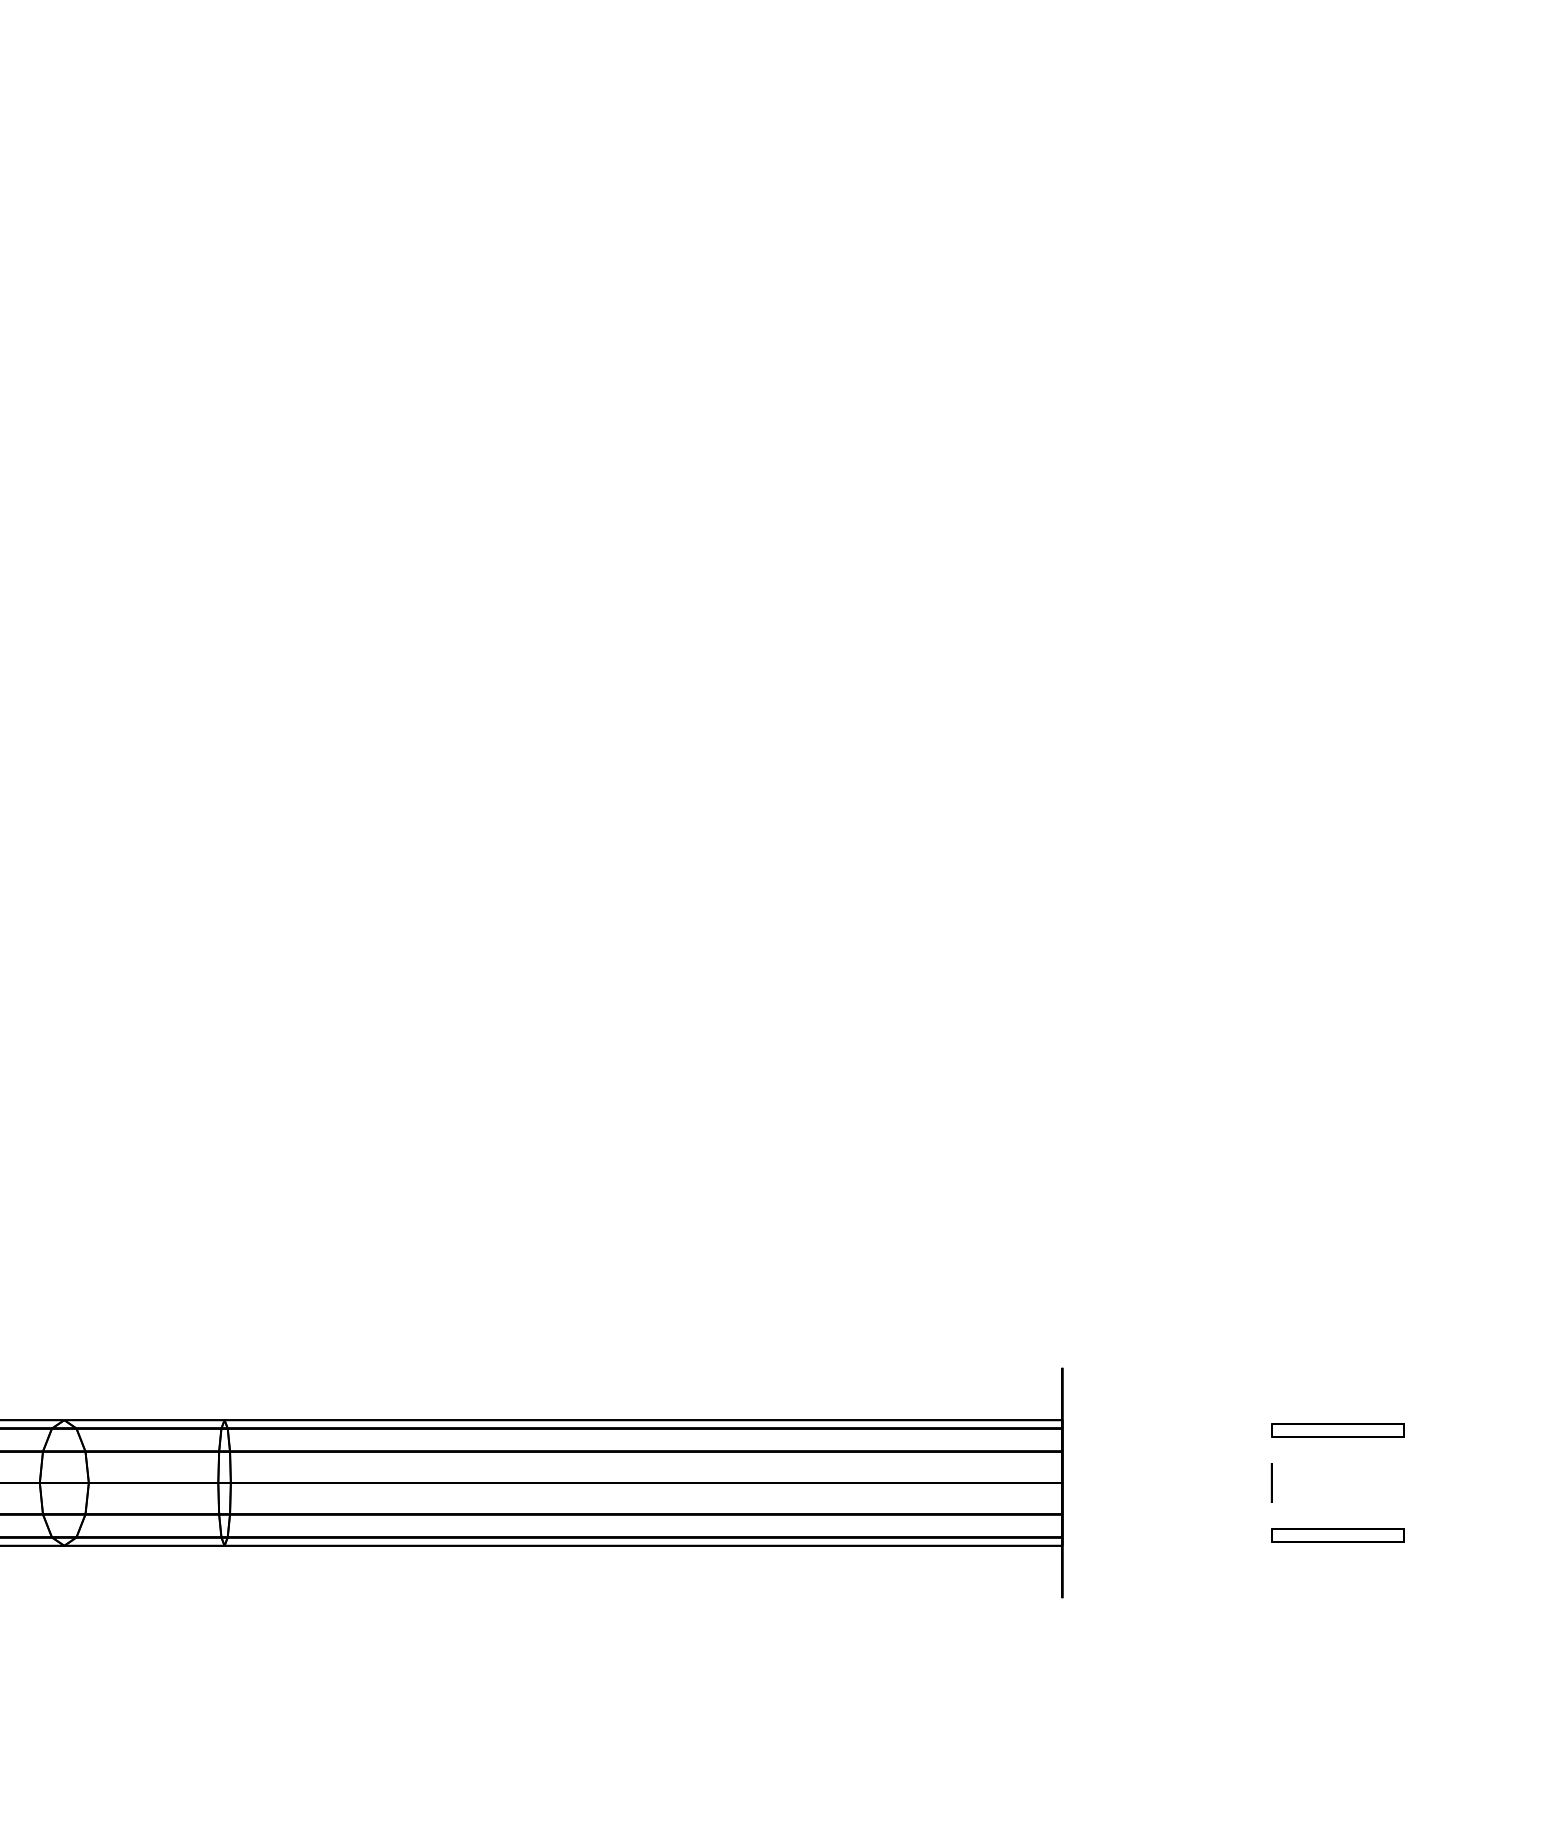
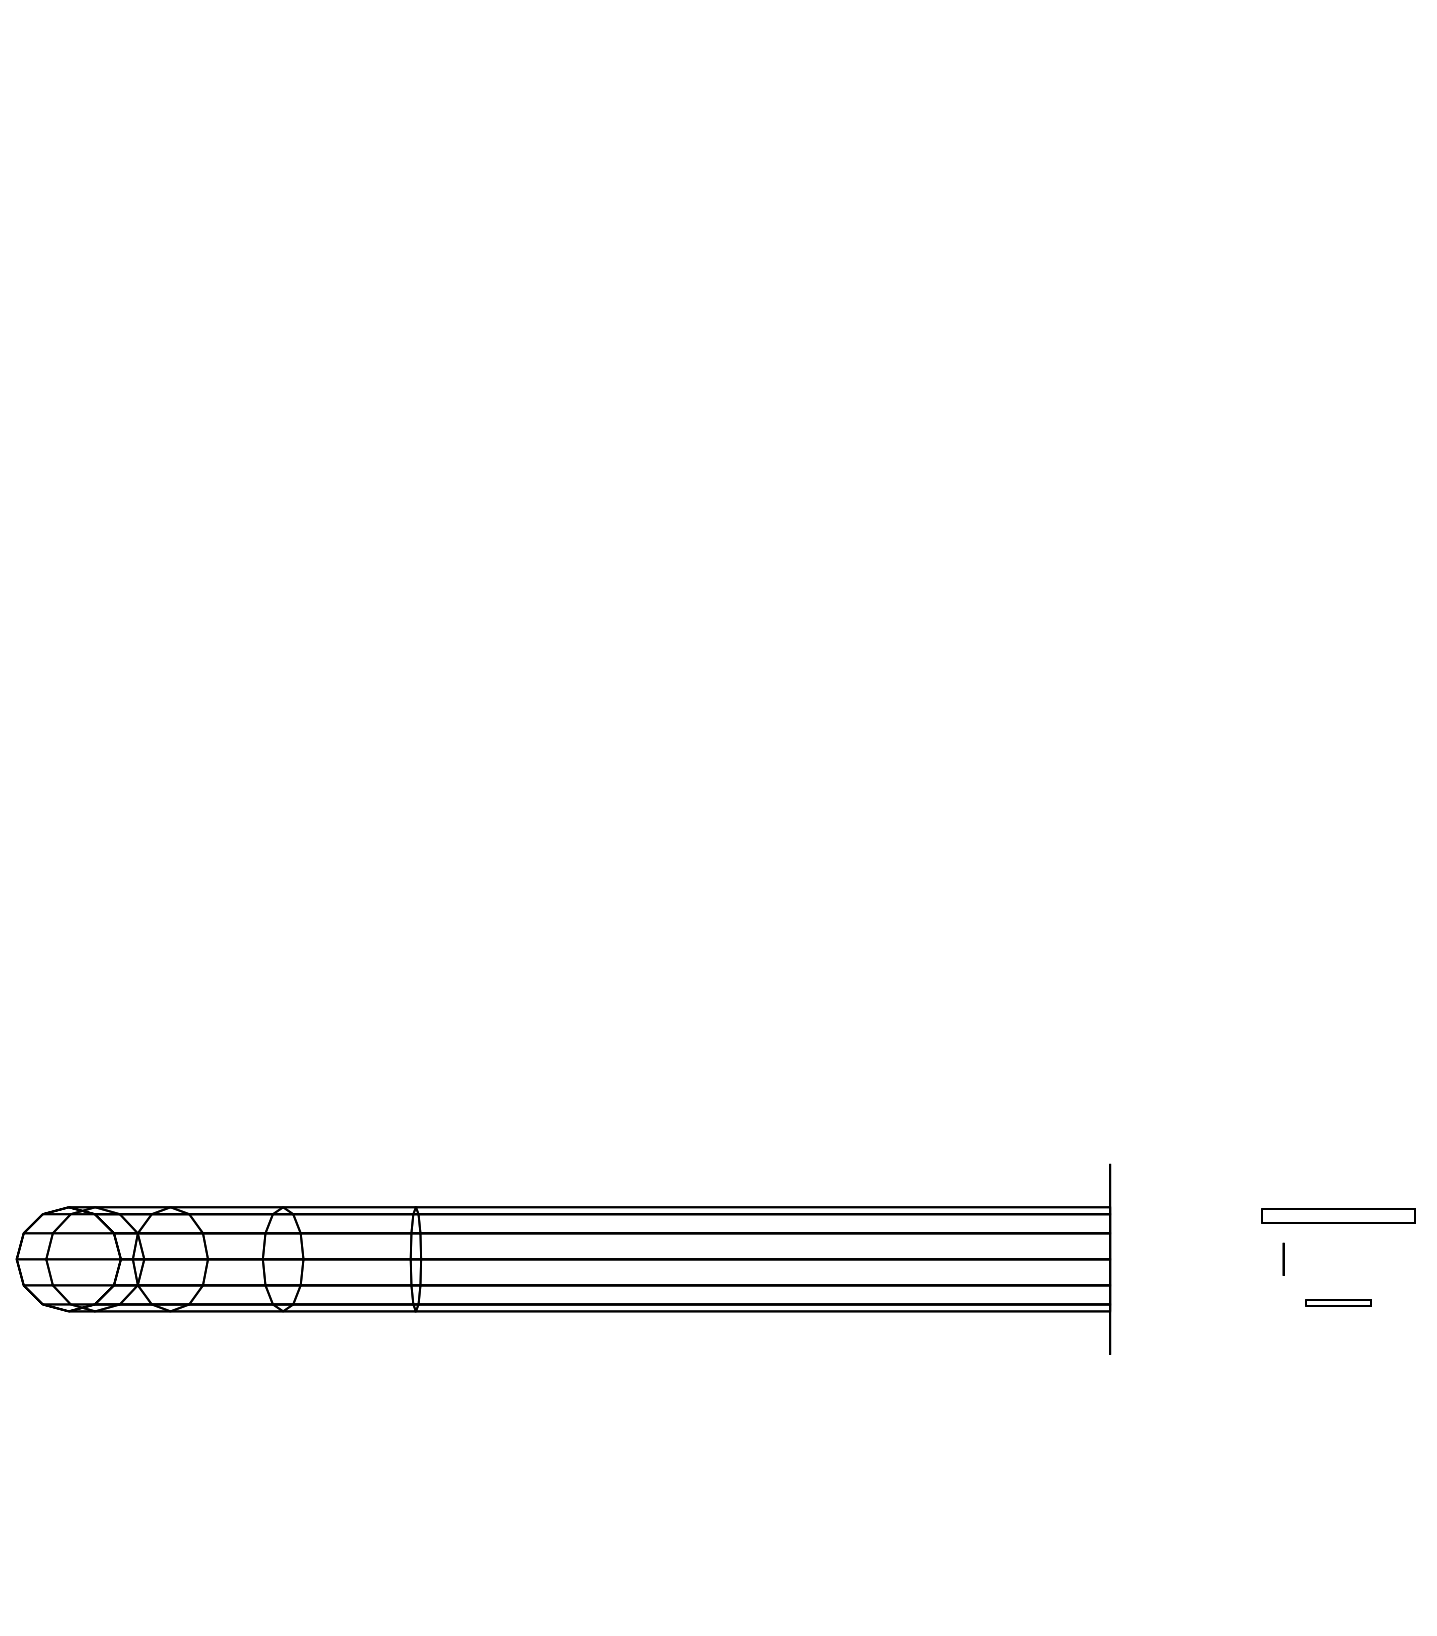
part: (1338, 1430) -> (1338, 1215), size x1.4
part: (1338, 1535) -> (1338, 1302), size x0.6

